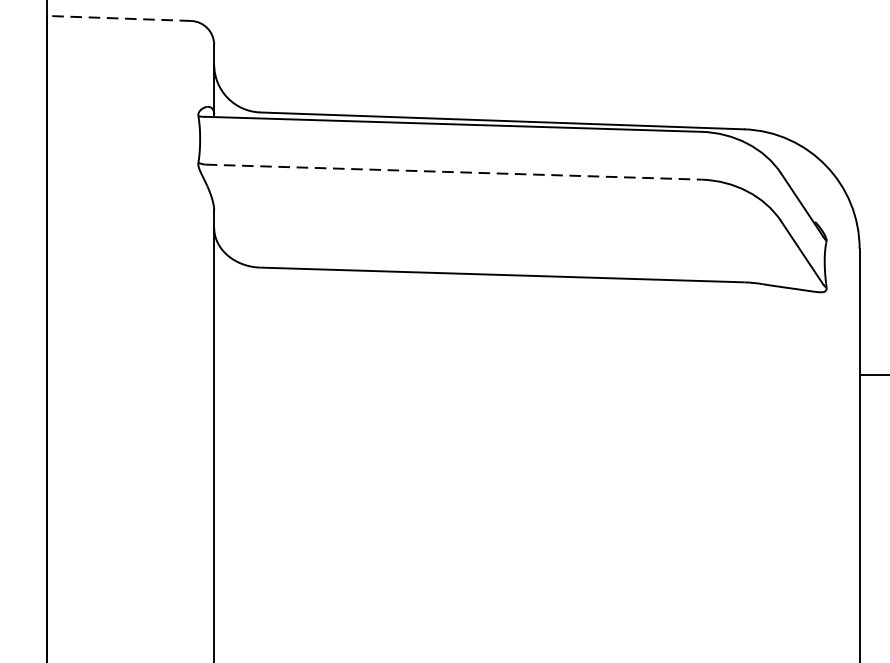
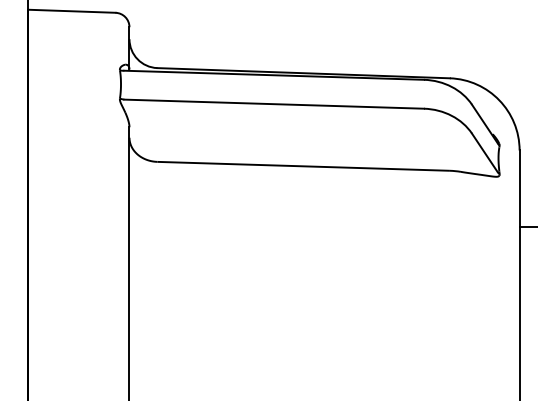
line: (118, 18) -> (71, 11), dashed -> solid
line: (454, 172) -> (274, 104), dashed -> solid

